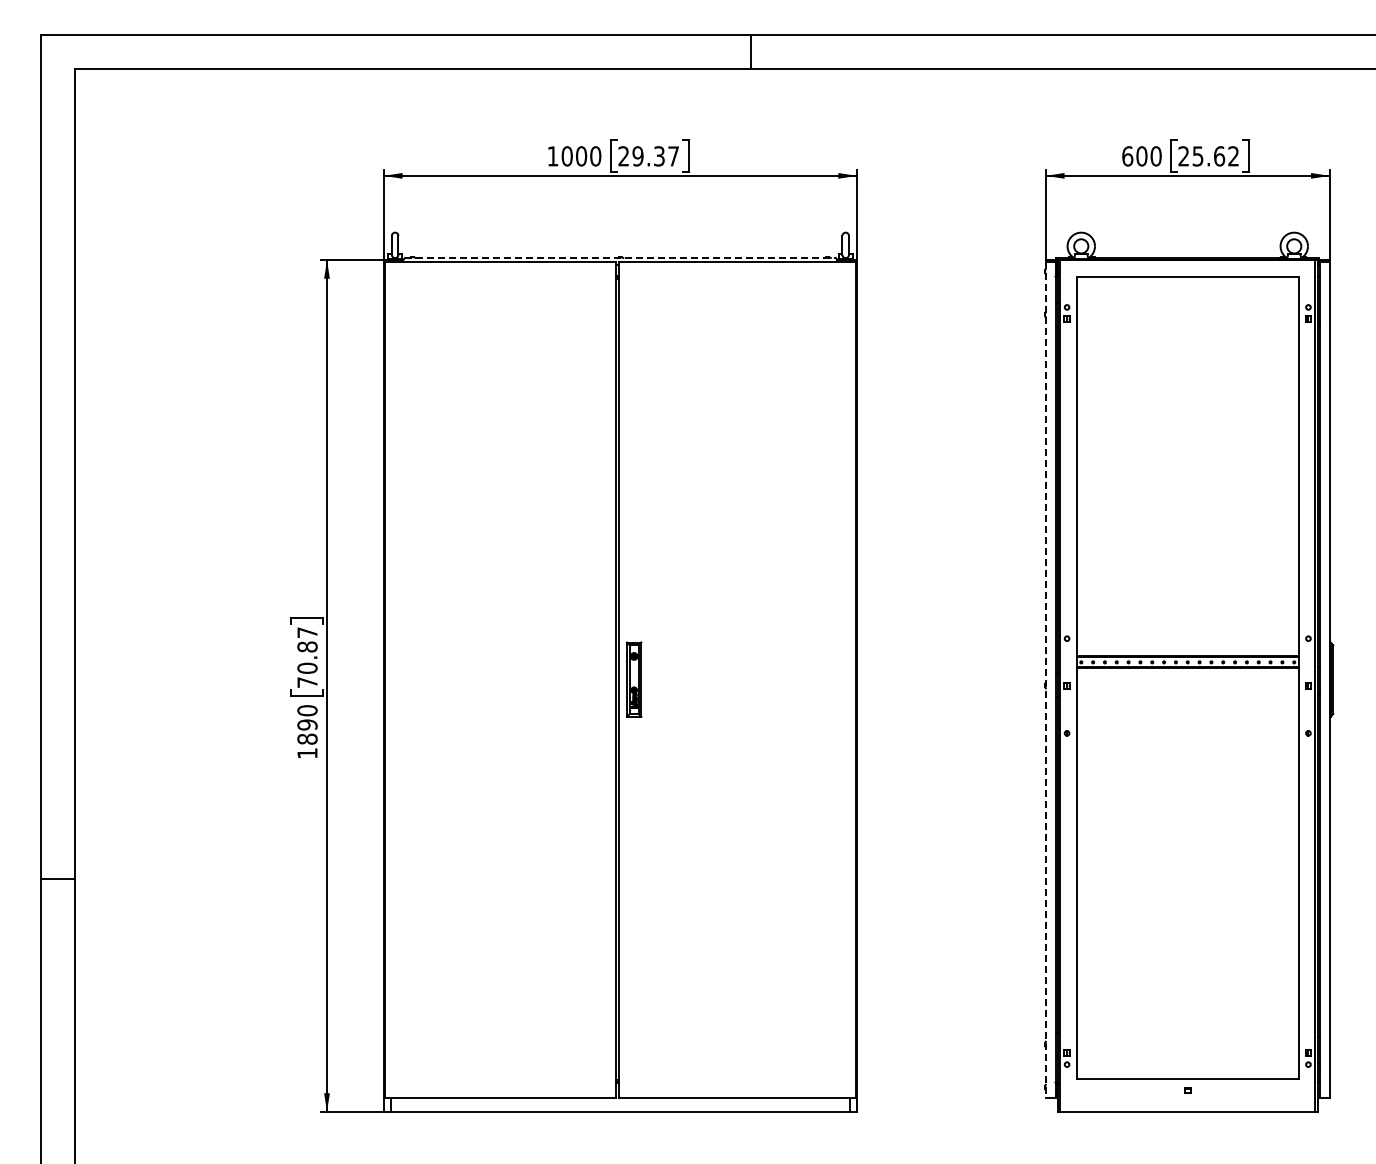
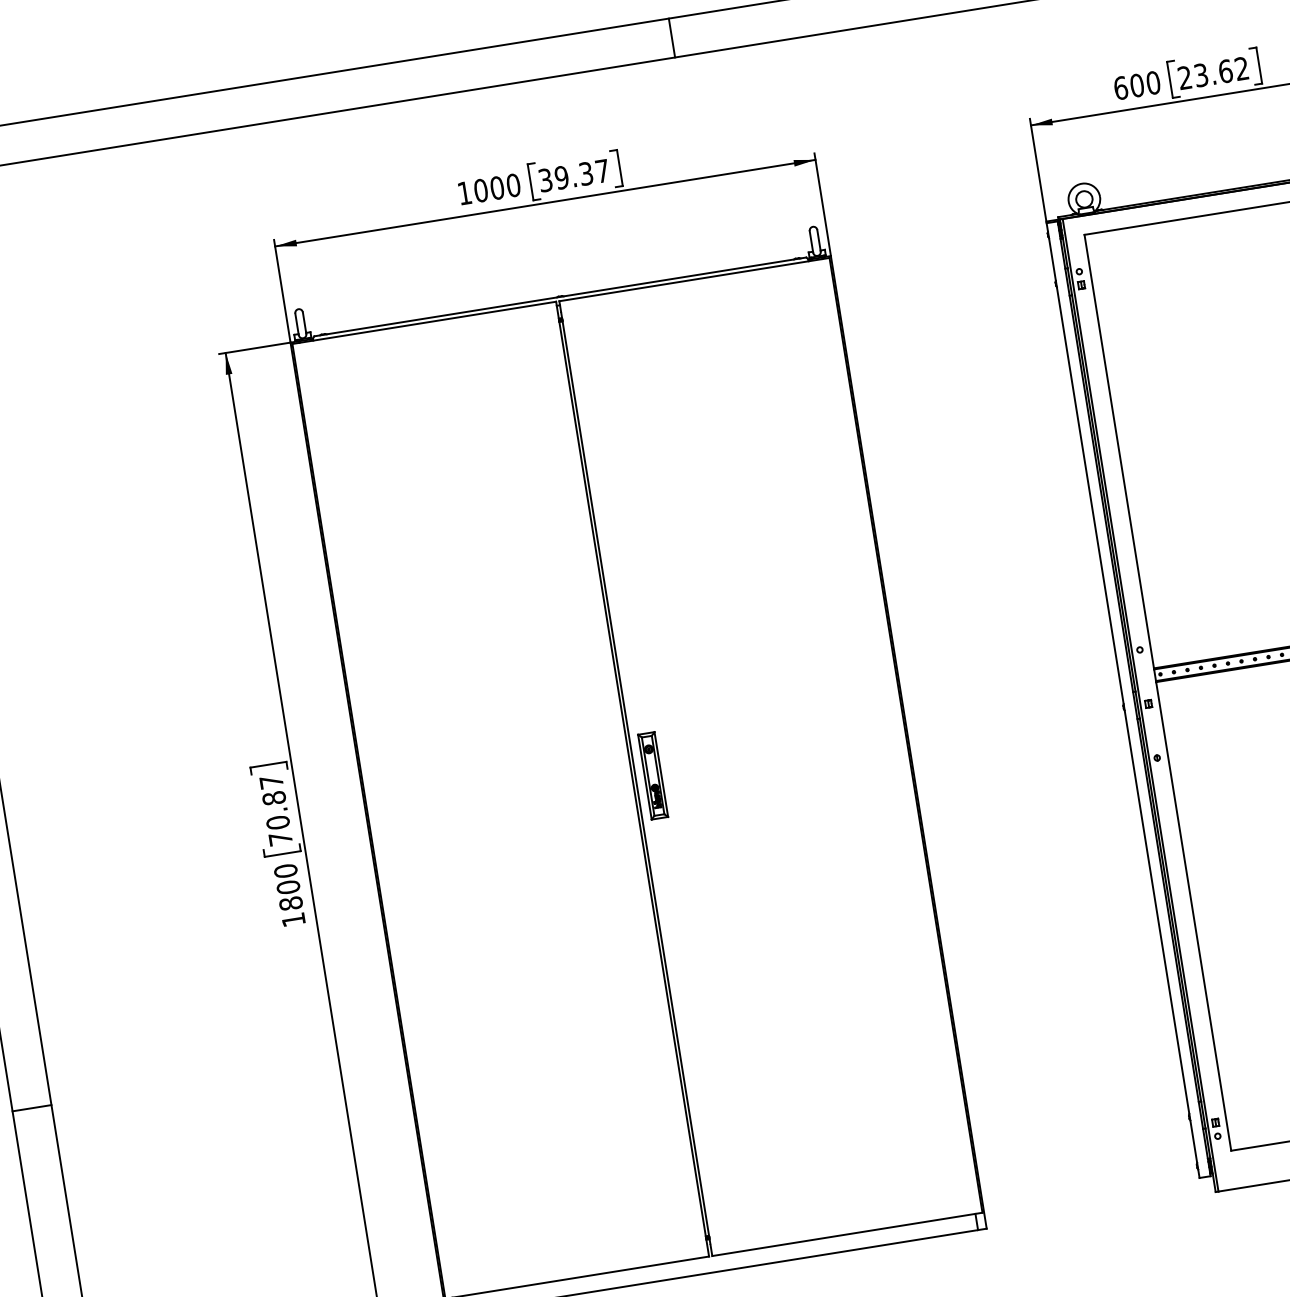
text: (1198, 155) -> (1201, 74), 25.62 -> 23.62
text: (623, 156) -> (545, 180), 29.37 -> 39.37
line: (620, 257) -> (560, 296), dashed -> solid
line: (1045, 680) -> (1122, 701), dashed -> solid
text: (307, 724) -> (288, 886), 1890 -> 1800

